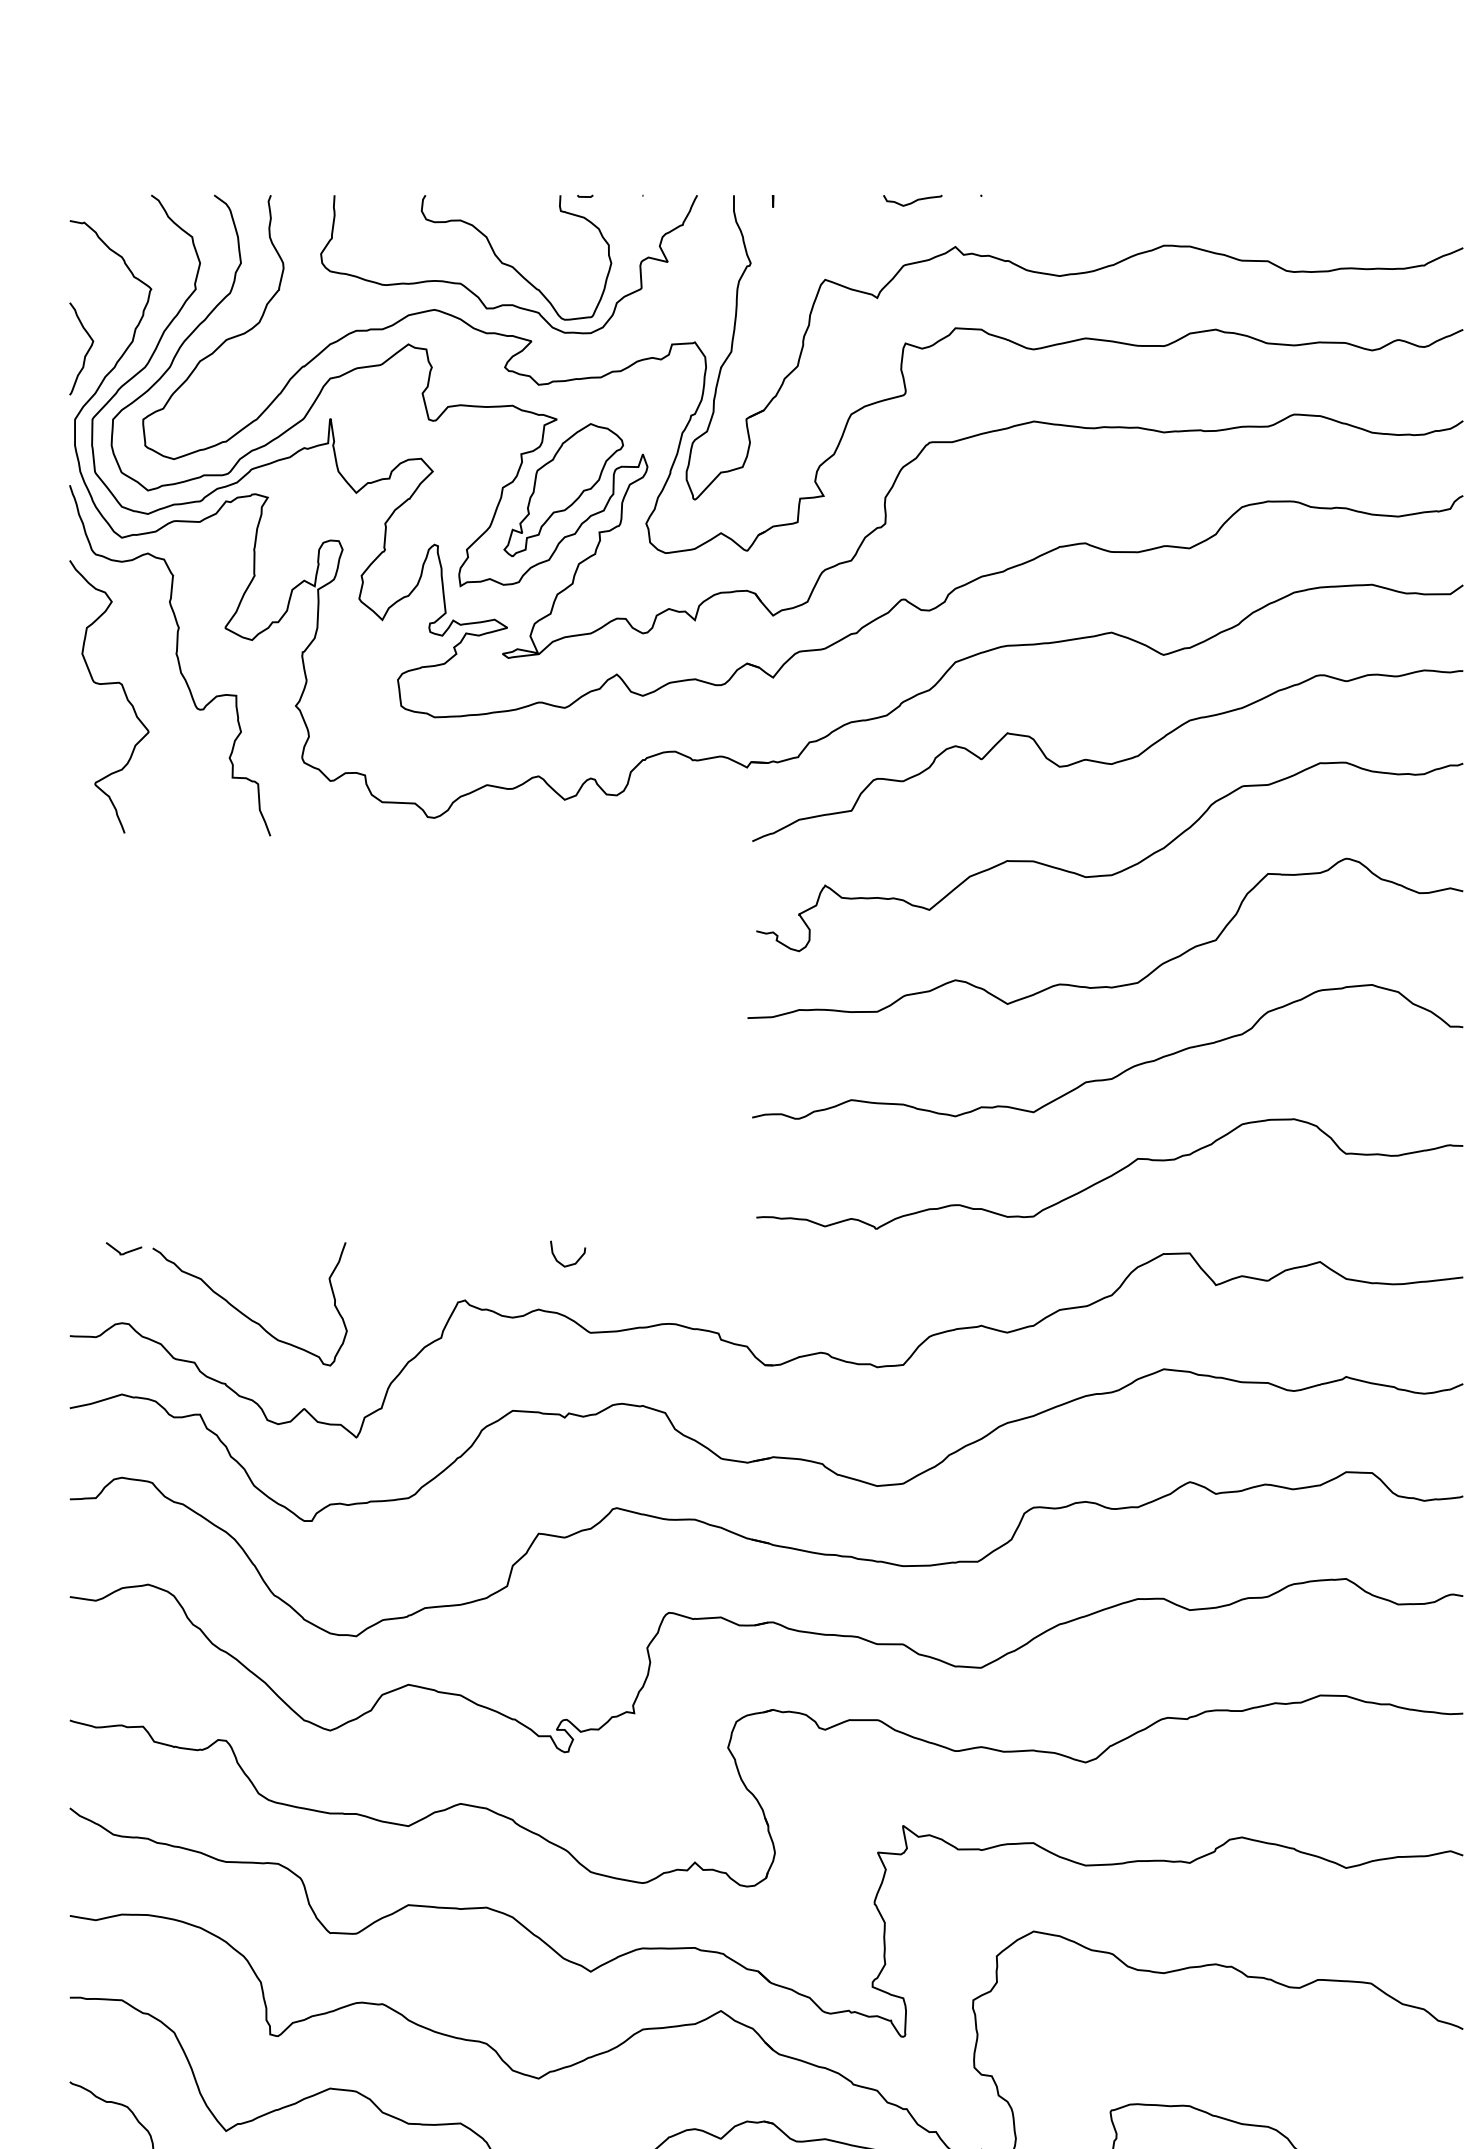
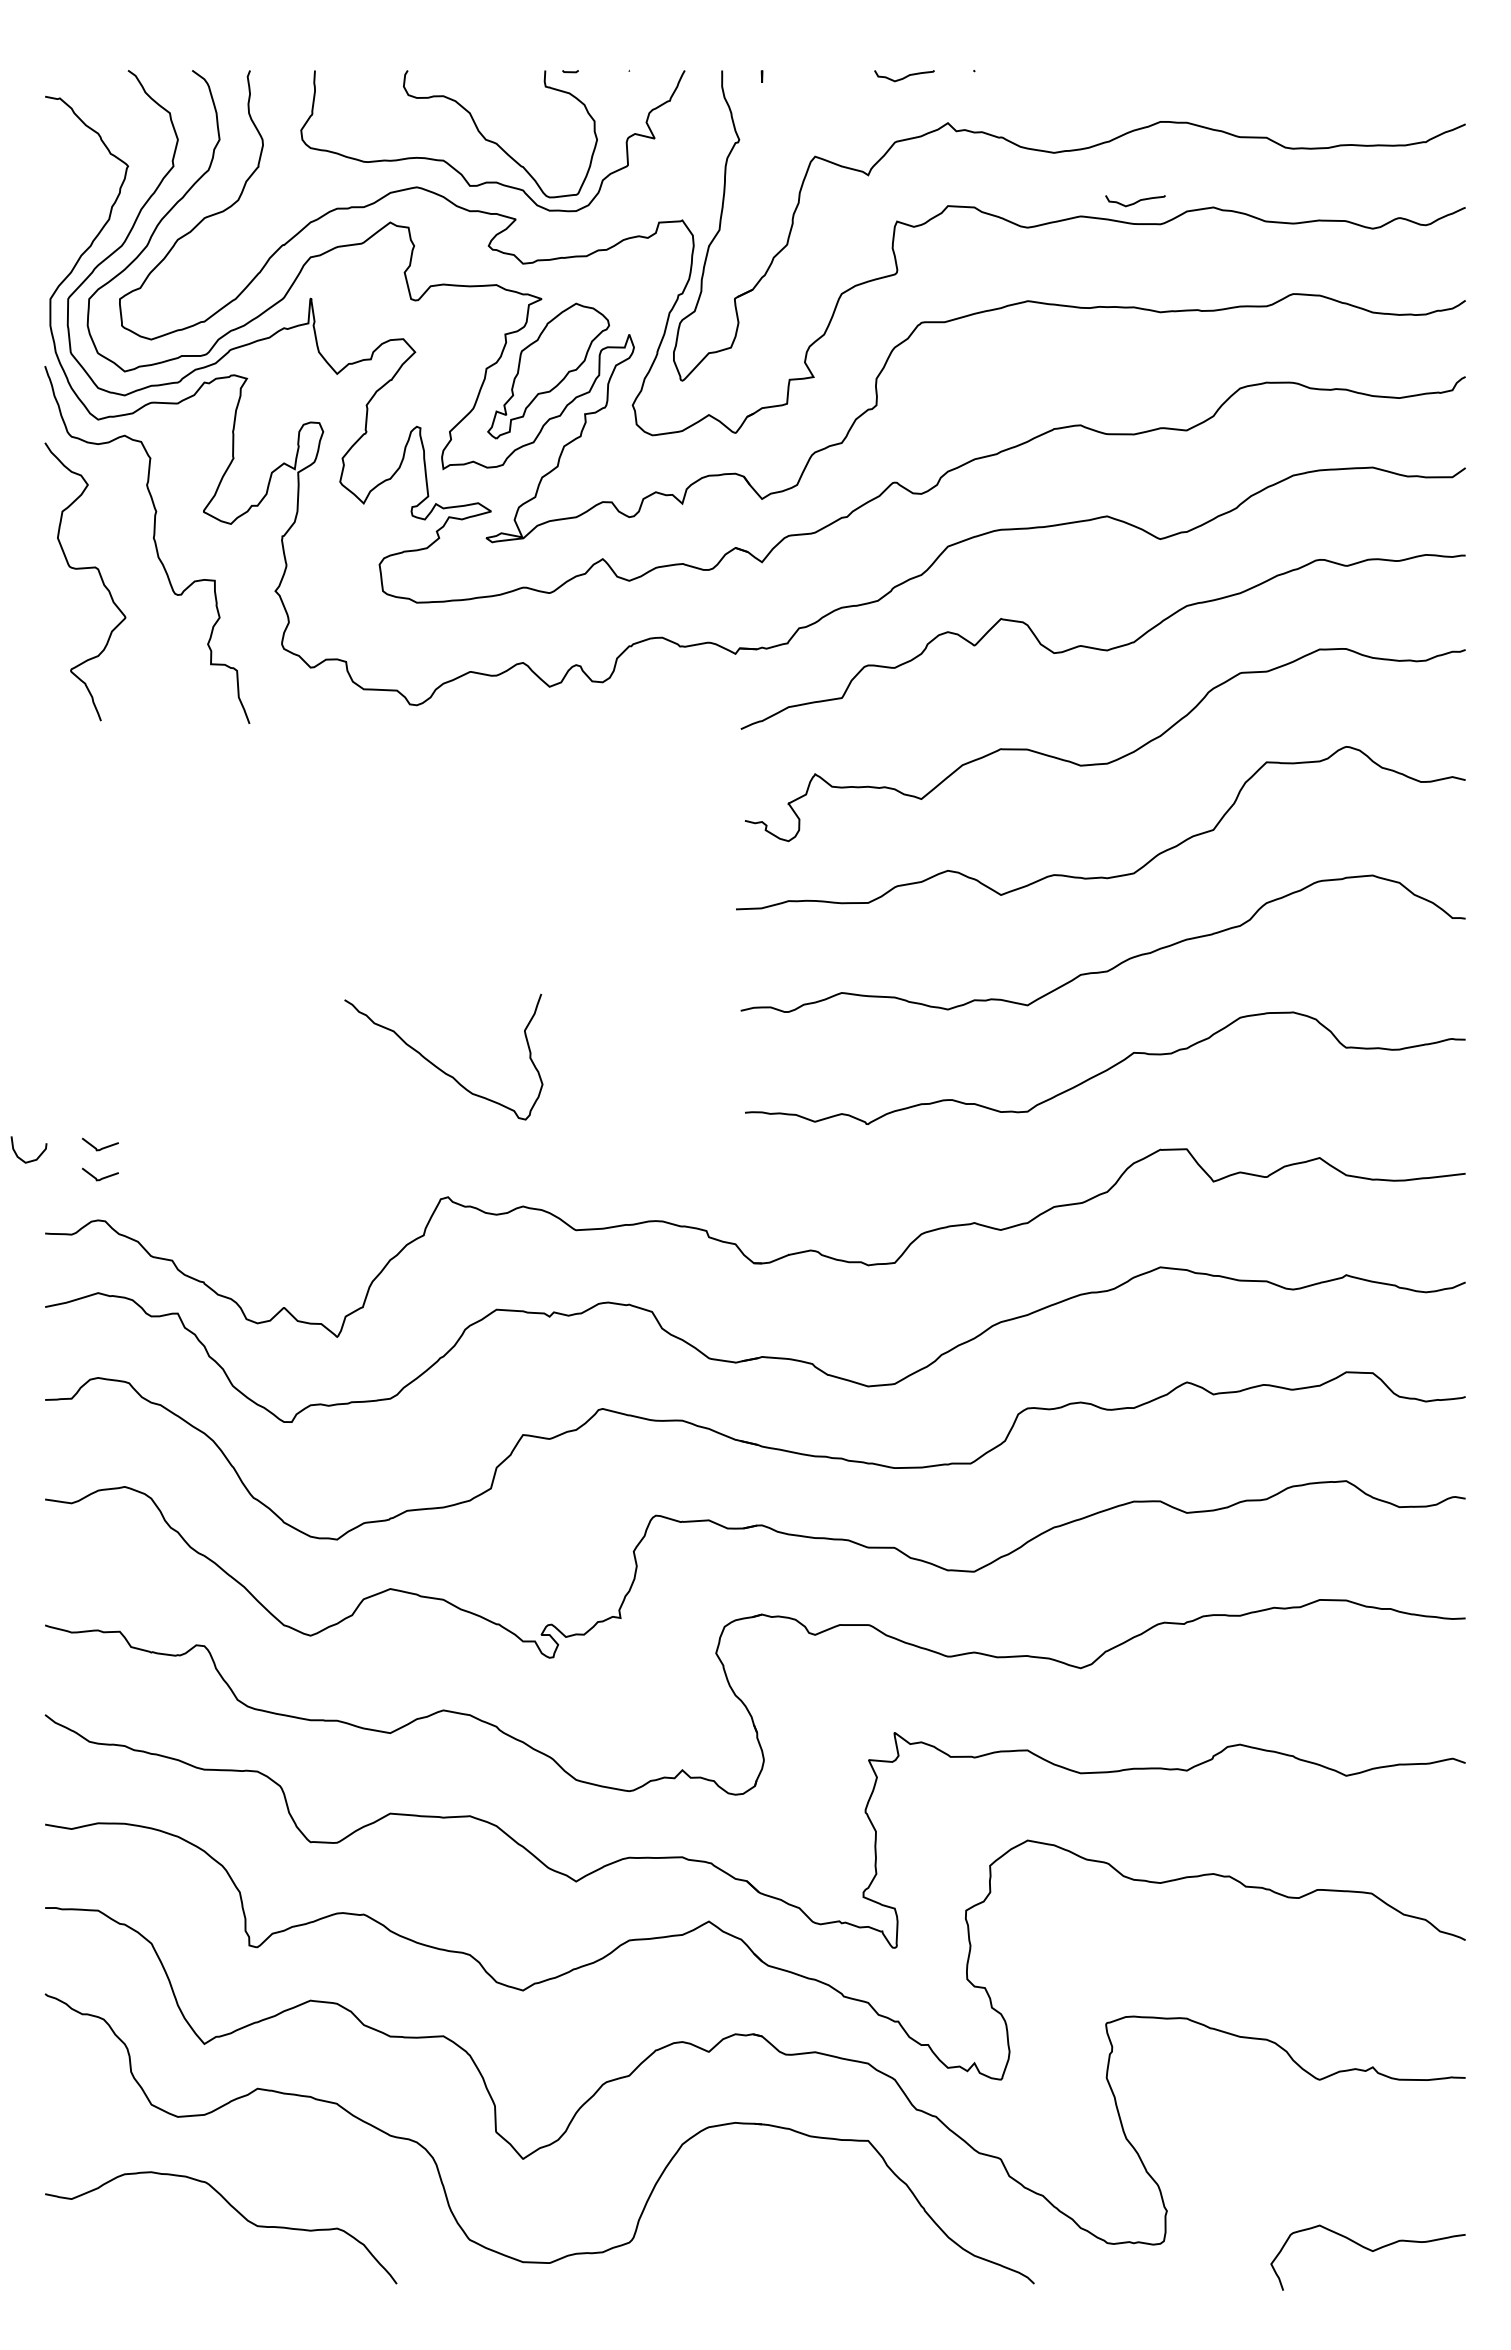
curve: (1139, 323) -> (1135, 201), added
curve: (86, 351) -> (62, 229), removed
curve: (568, 1264) -> (29, 1160), moved
curve: (126, 1281) -> (102, 1177), added
curve: (242, 1312) -> (436, 1065), moved

